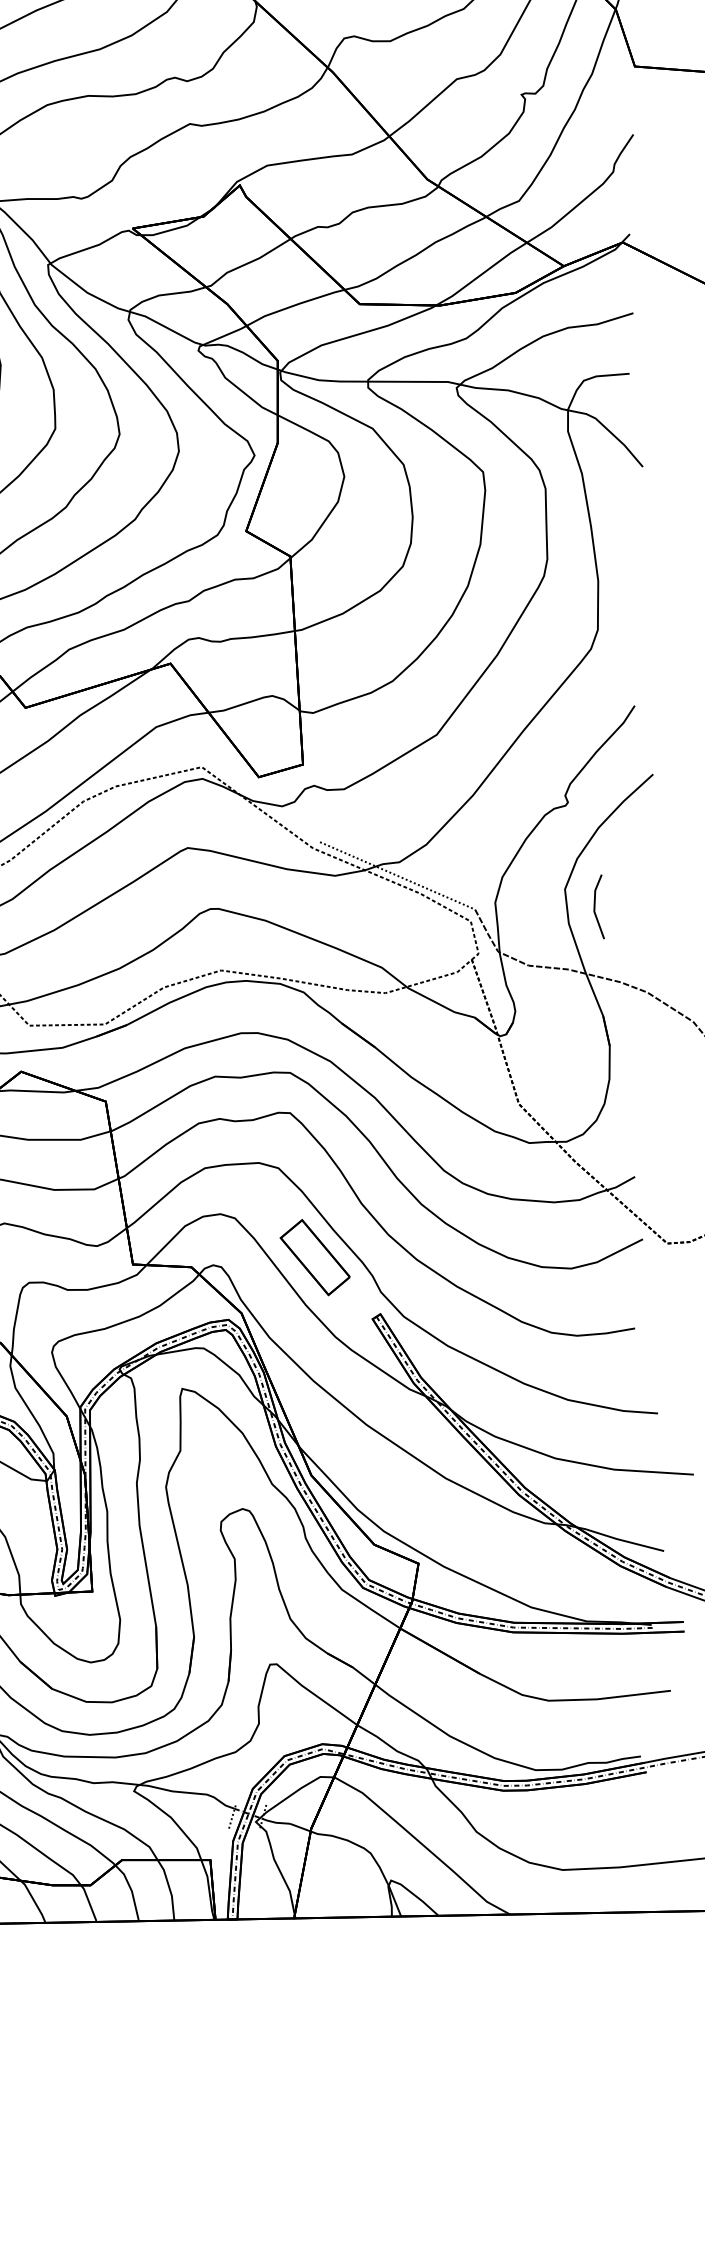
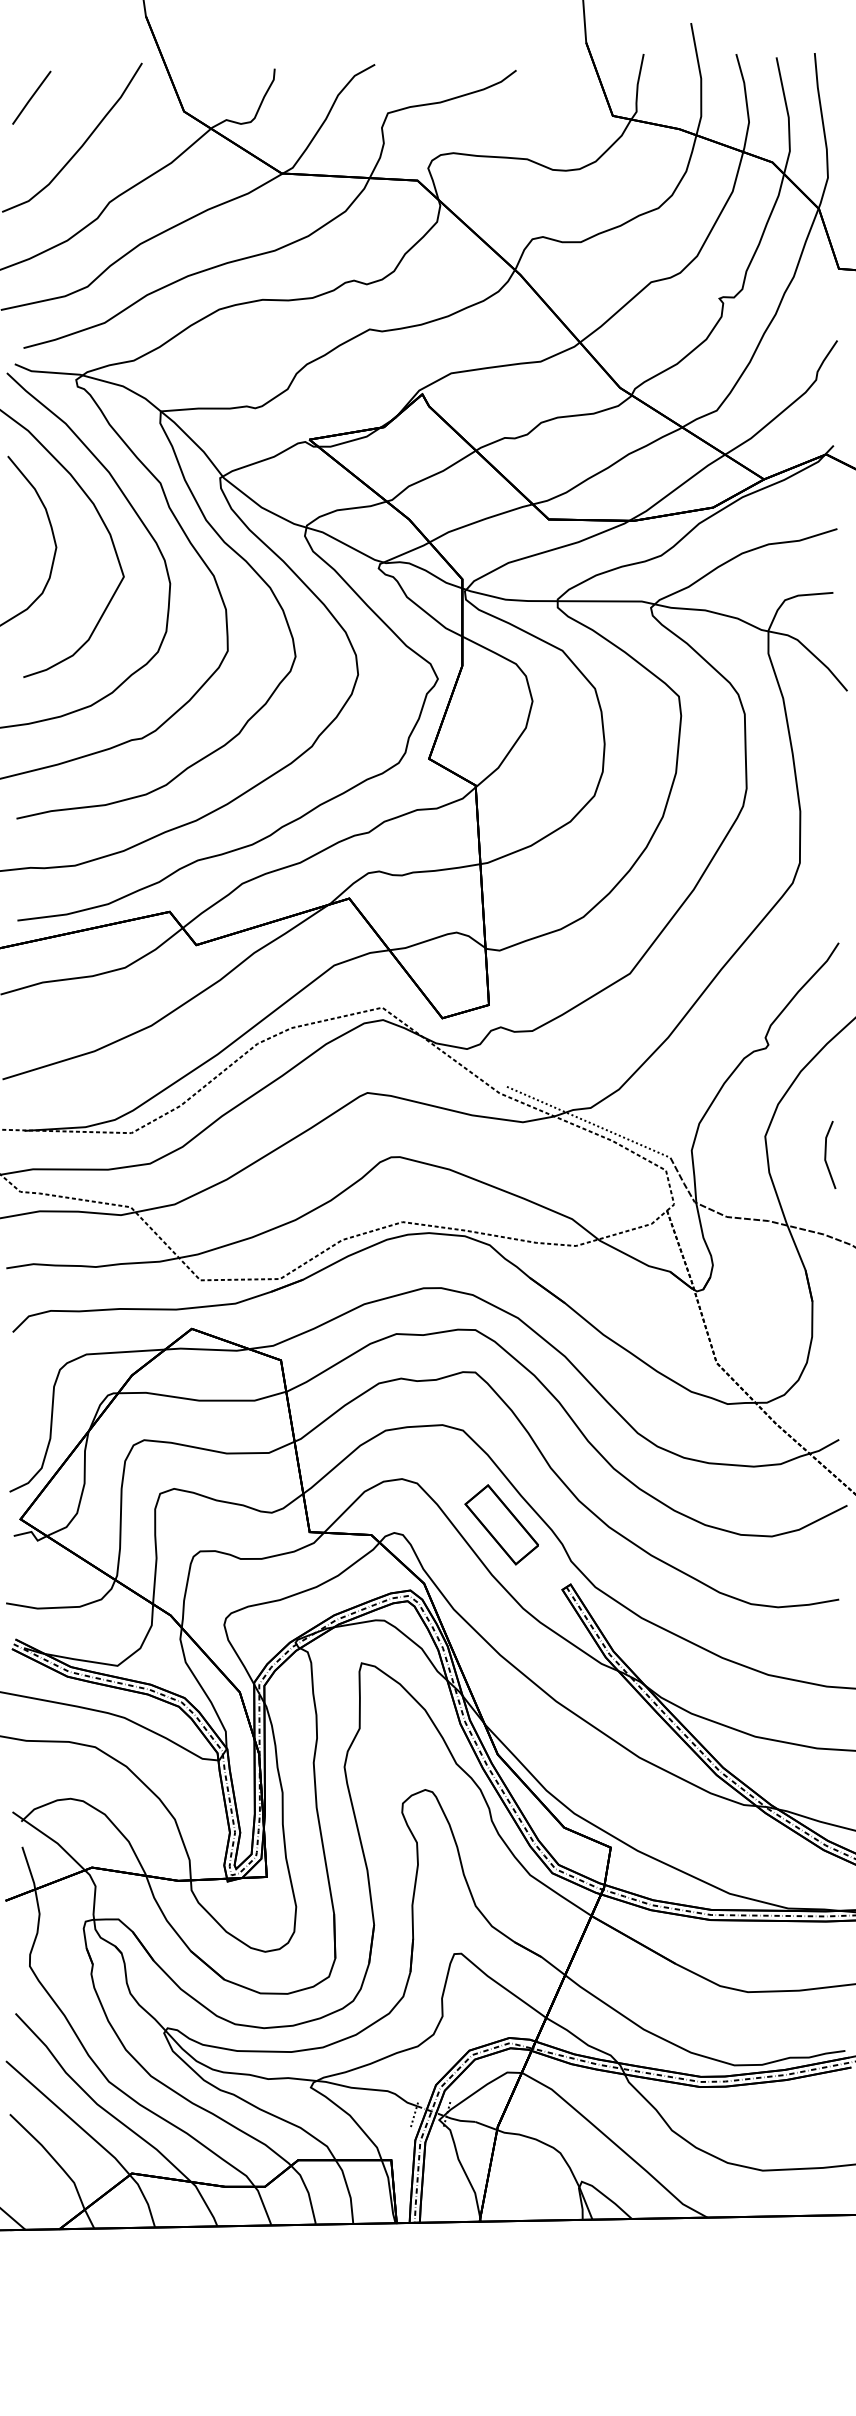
line: (595, 906) -> (826, 1154), moved

